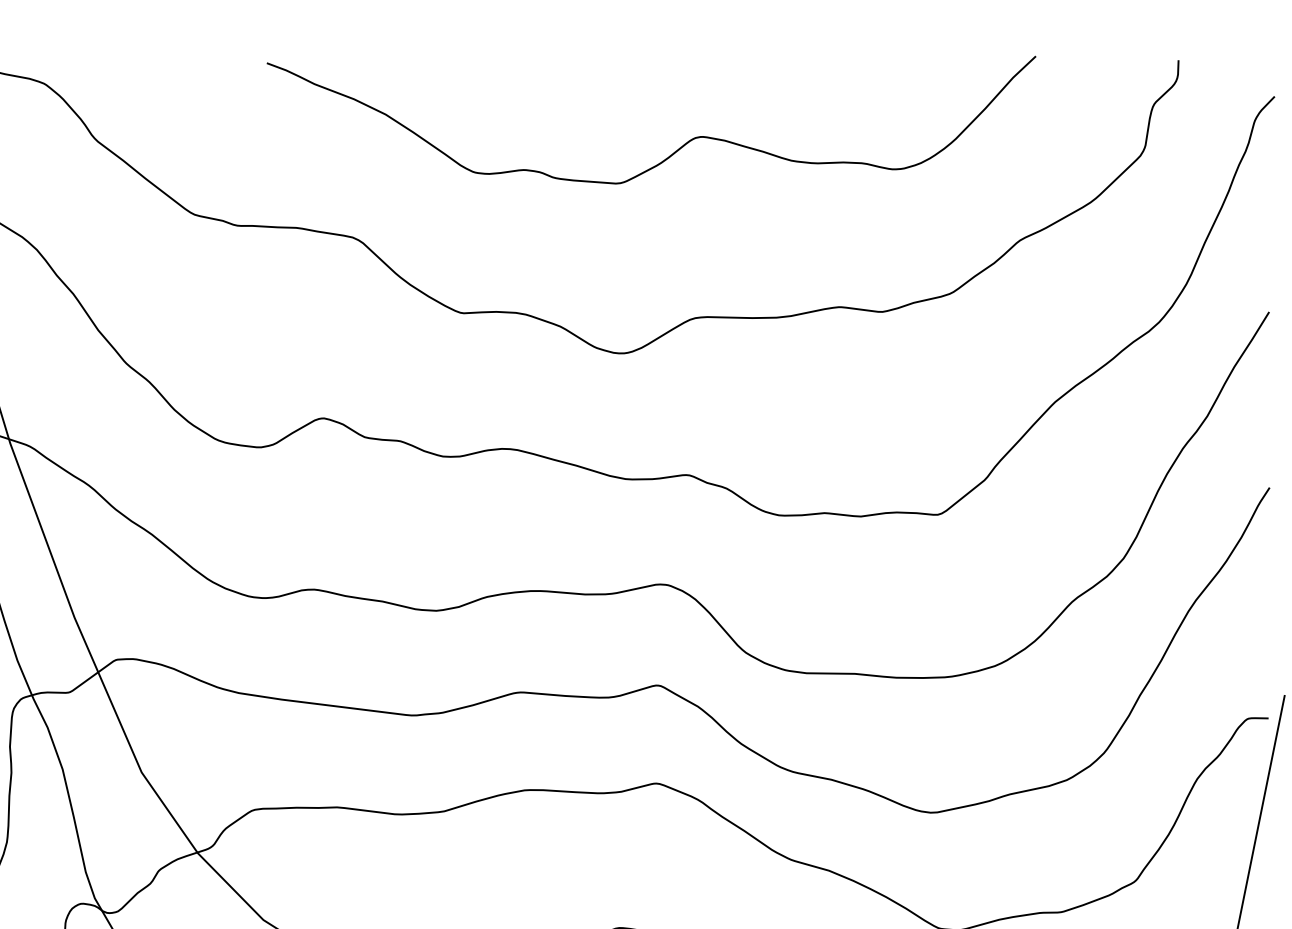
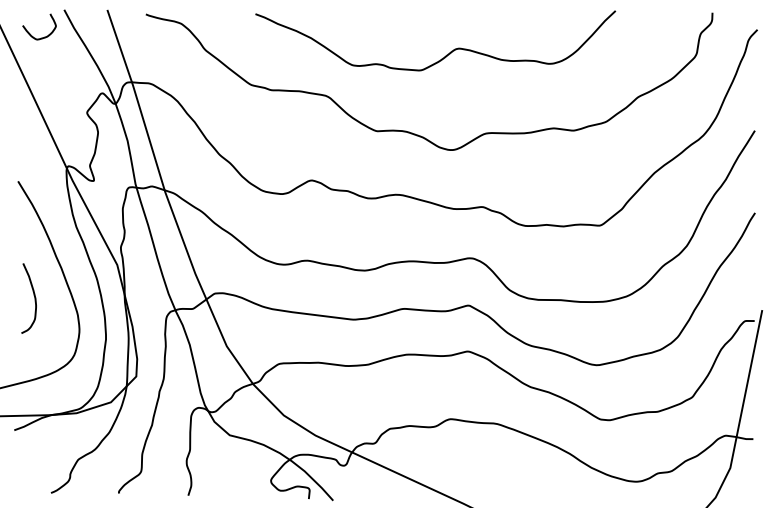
curve: (674, 149) -> (446, 54), moved

